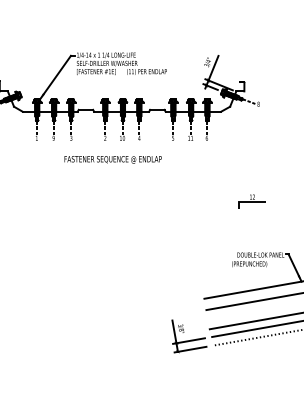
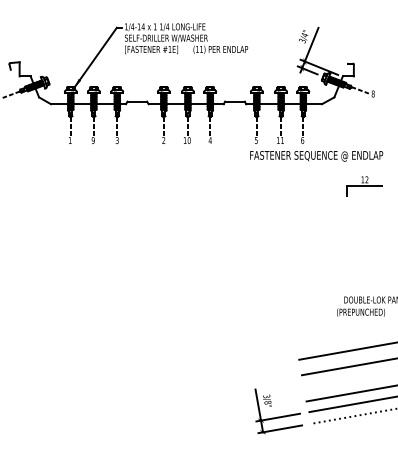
text: (112, 159) -> (315, 155), moved
part: (251, 201) -> (363, 185), moved

